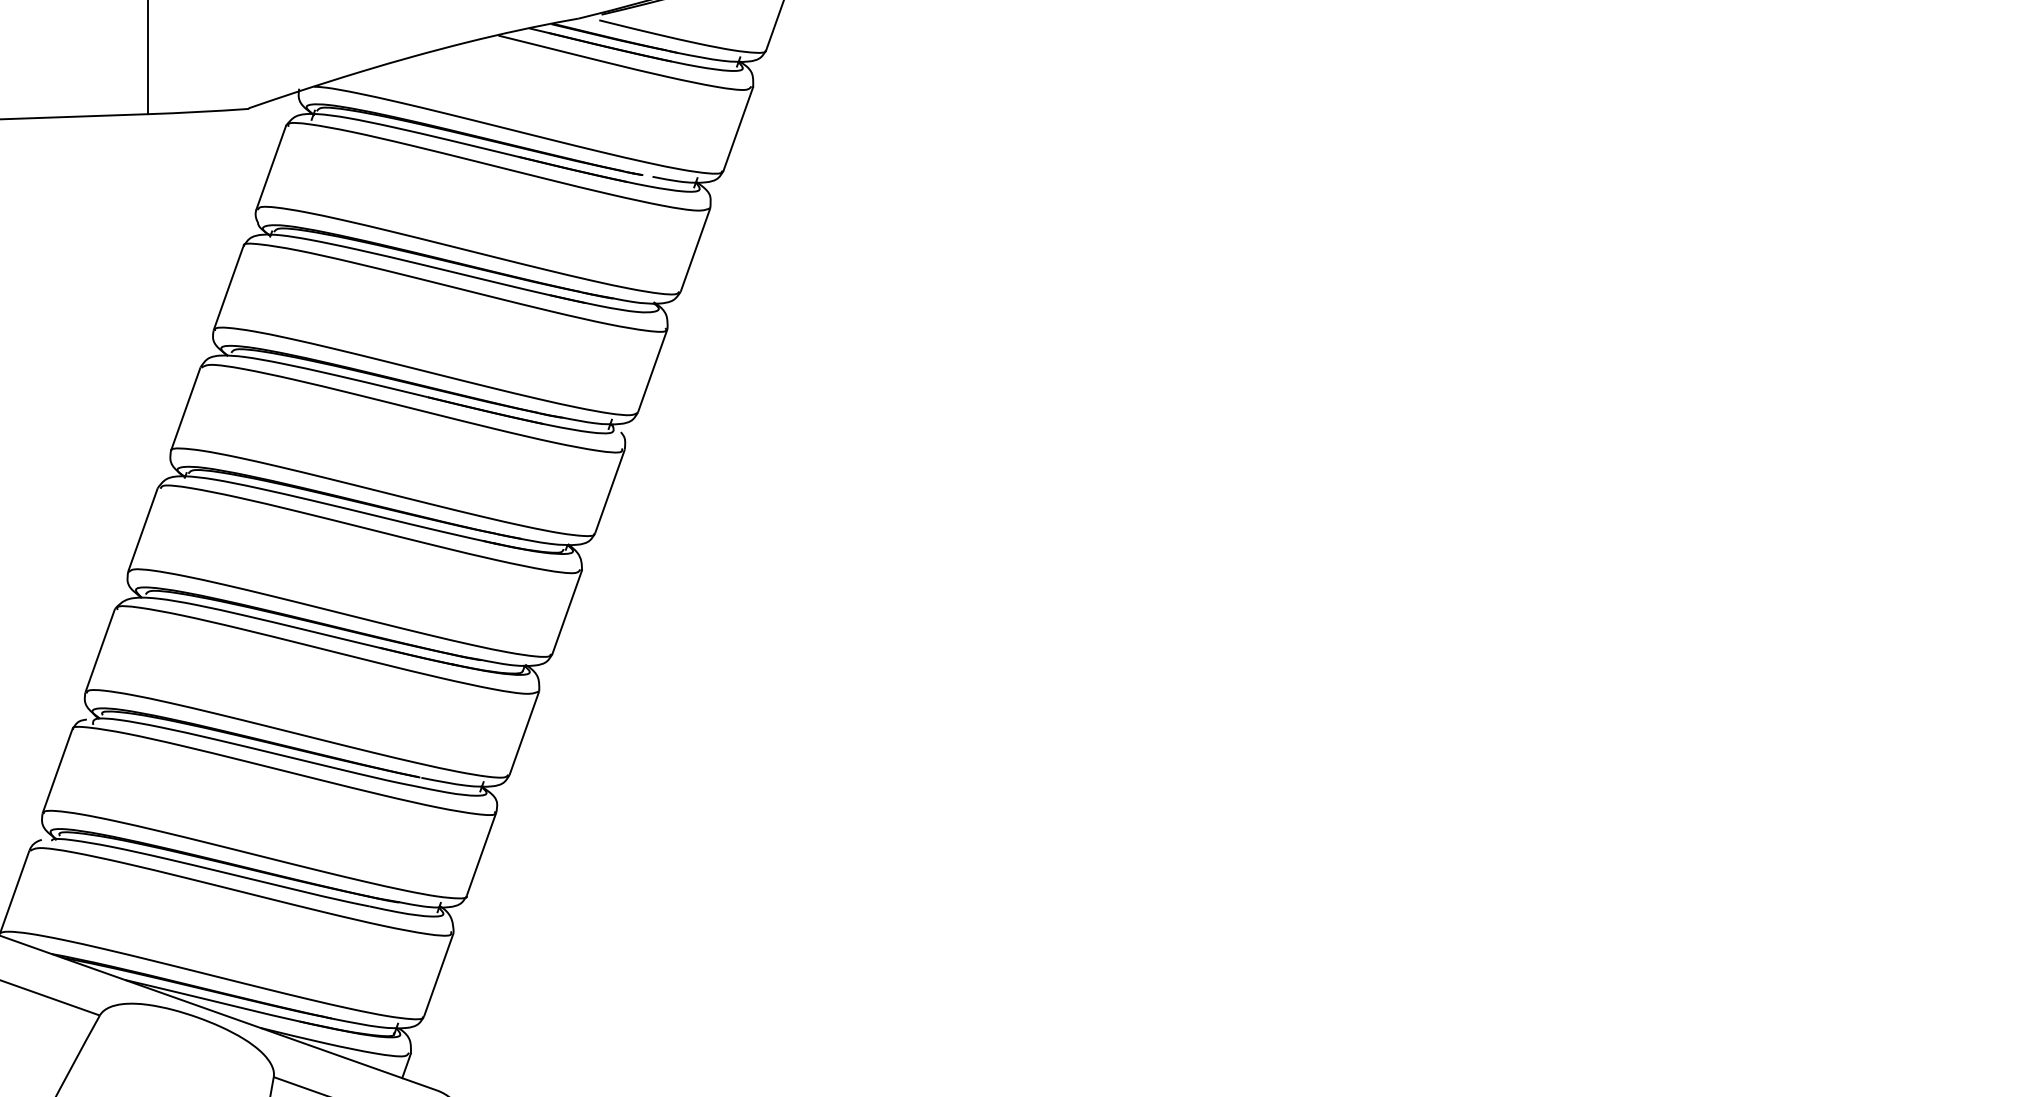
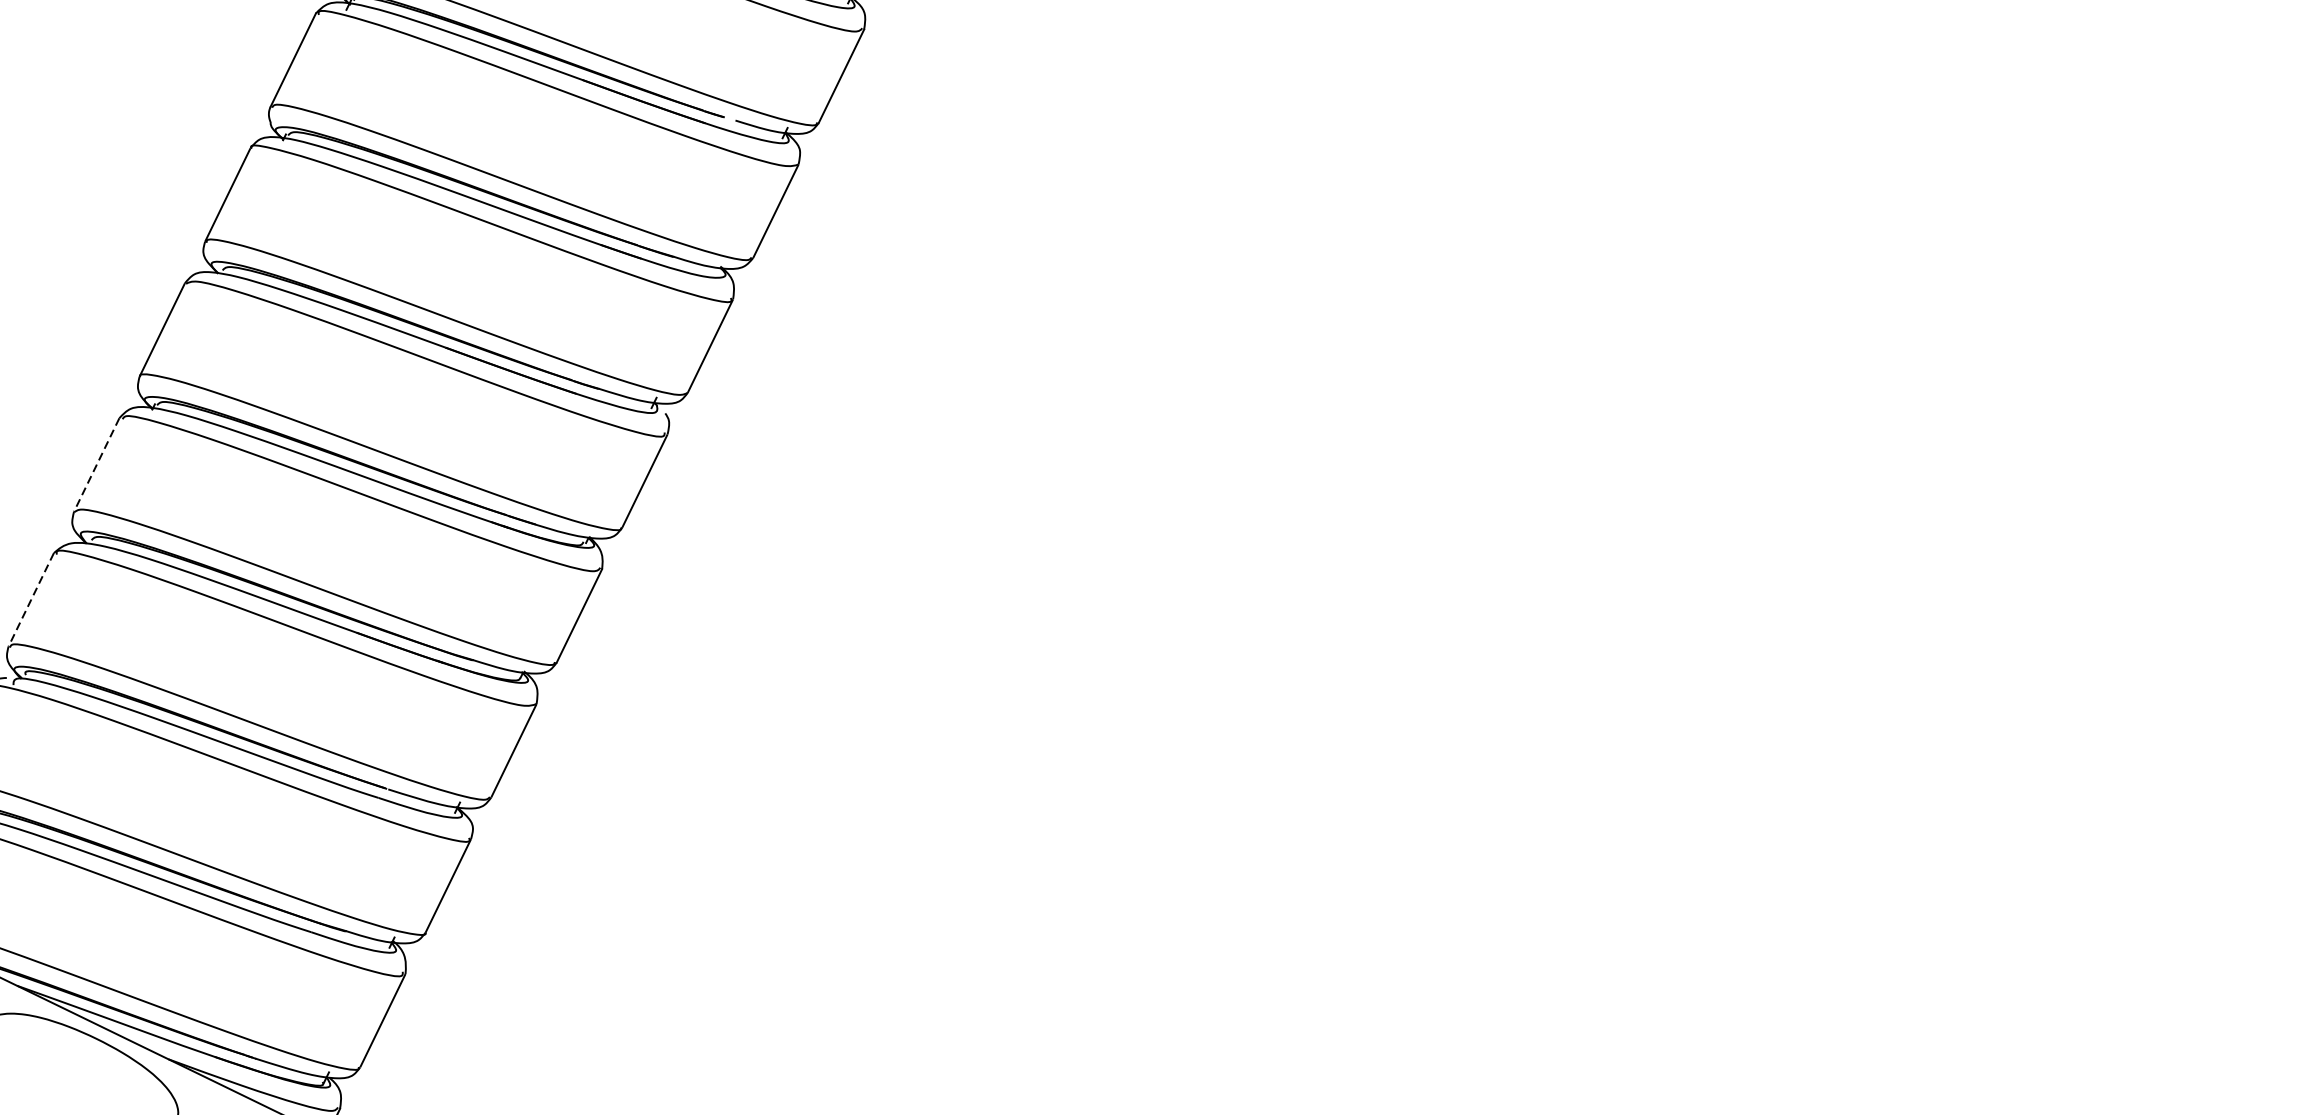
line: (142, 530) -> (96, 465), solid -> dashed
line: (100, 650) -> (31, 599), solid -> dashed

